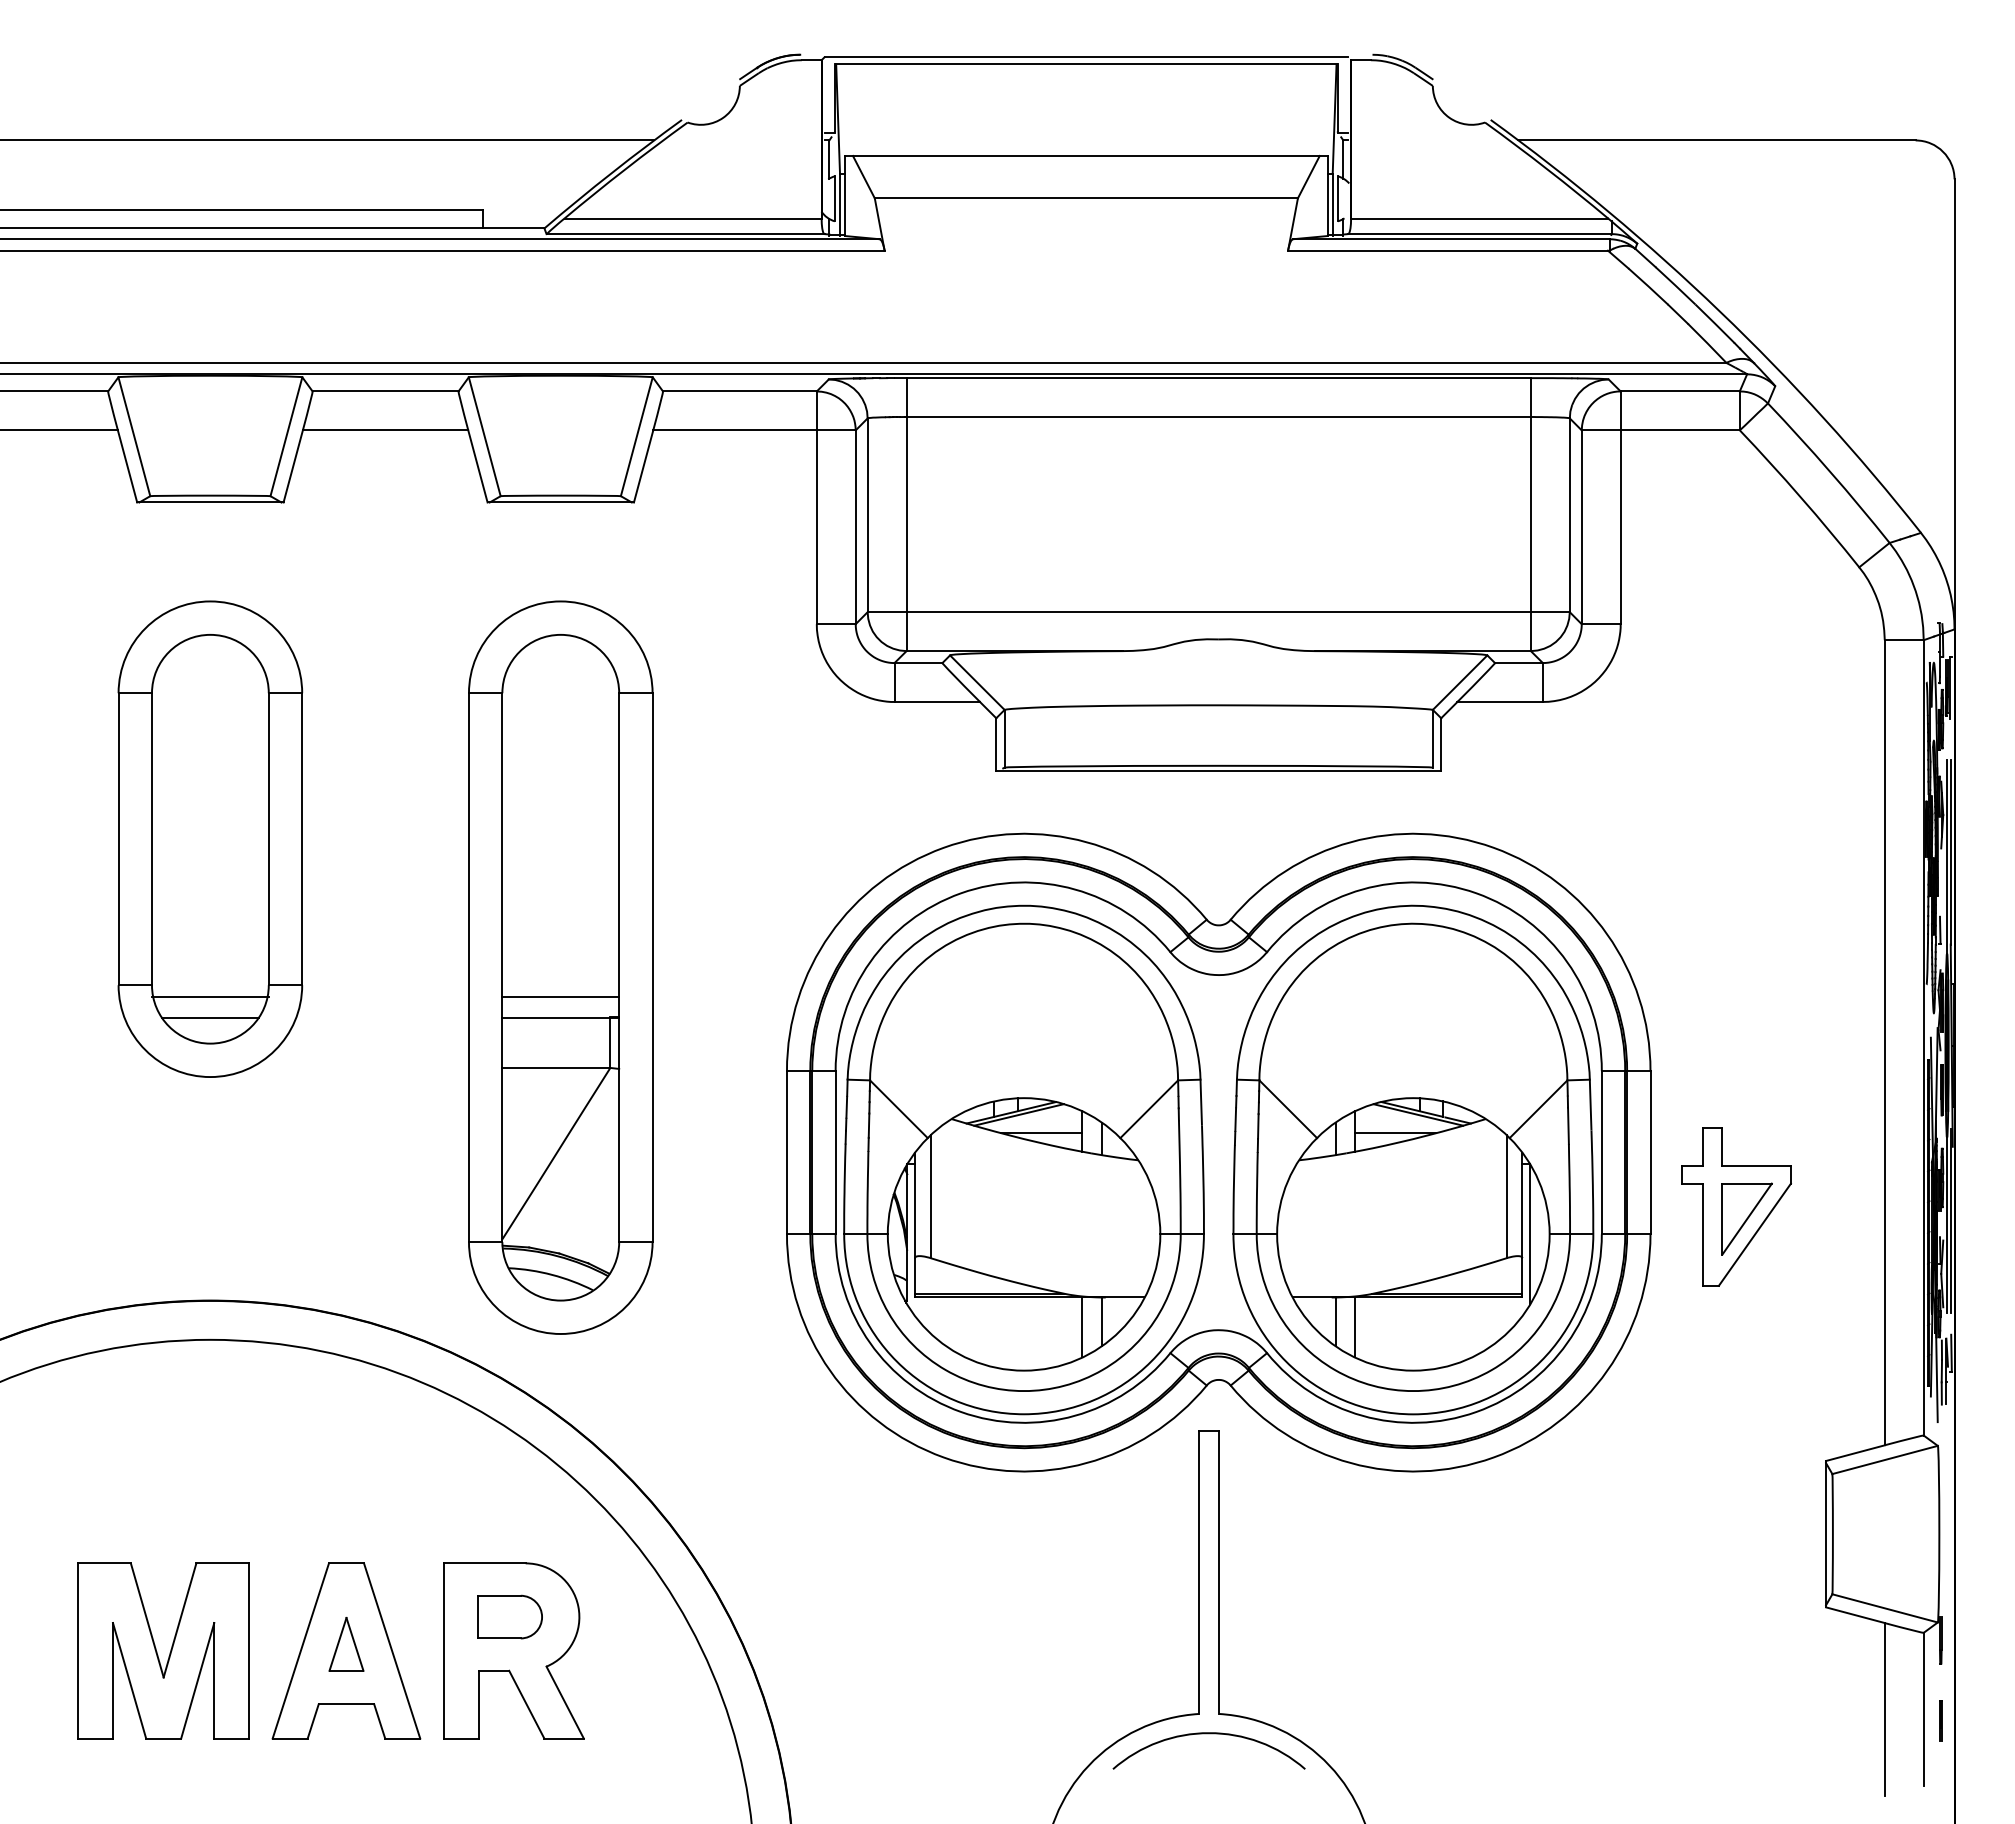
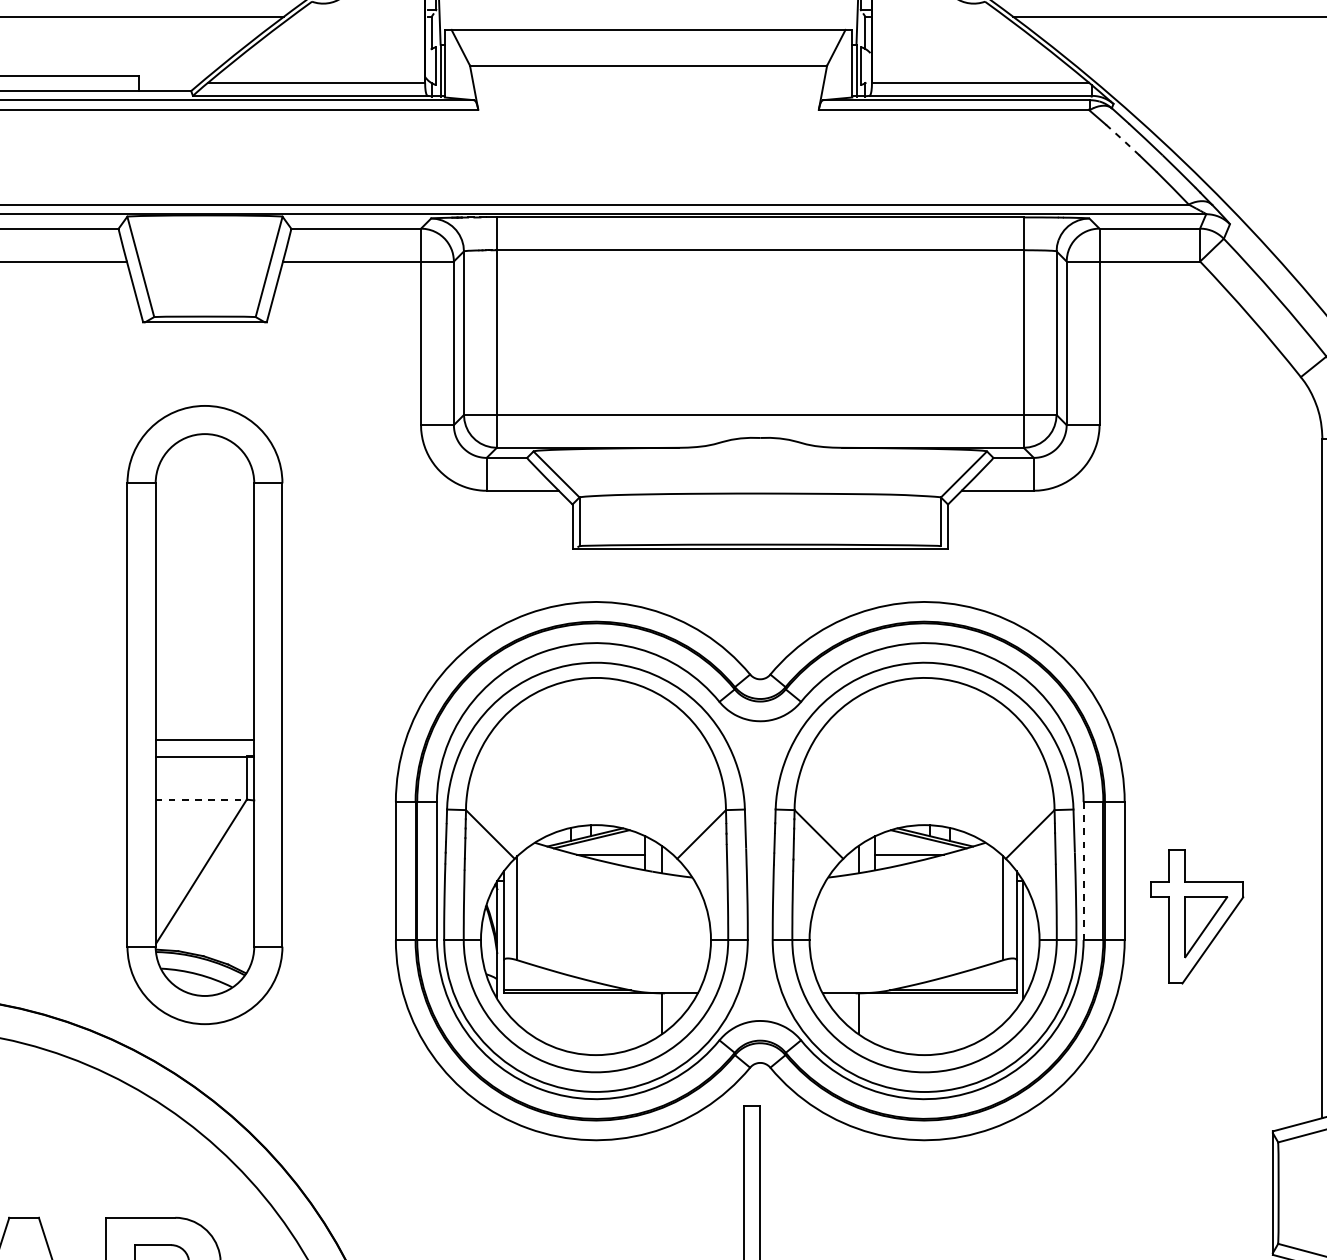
line: (1648, 286) -> (1123, 140), solid -> dashed
line: (556, 1067) -> (201, 799), solid -> dashed
line: (1601, 1152) -> (1083, 870), solid -> dashed
line: (1082, 1326) -> (645, 1017), removed
line: (1354, 1326) -> (874, 1017), removed

